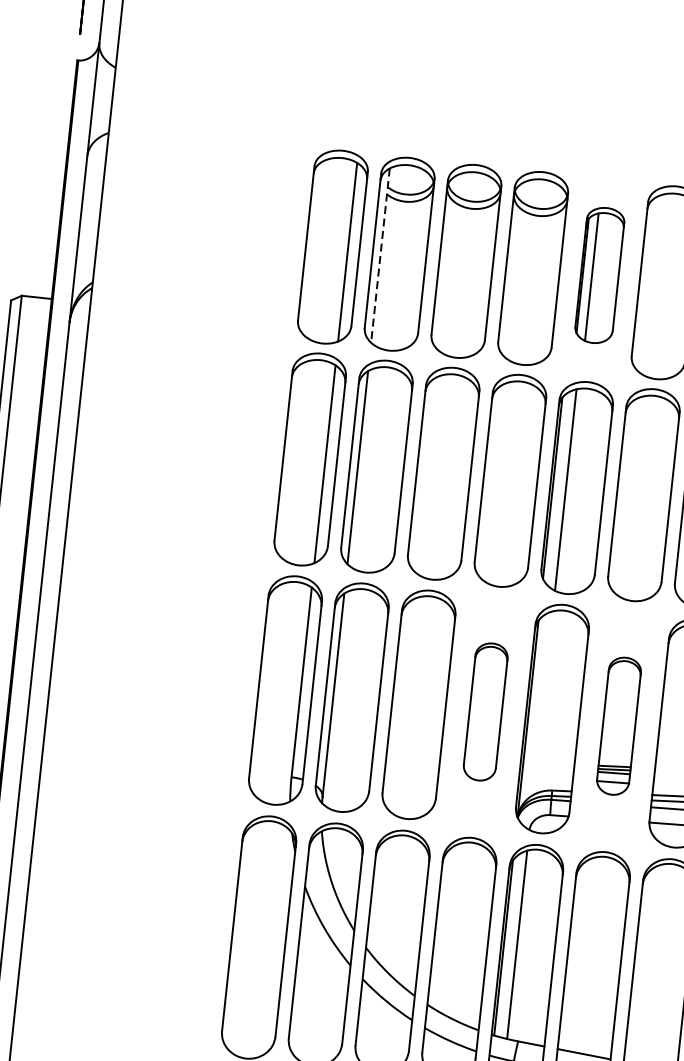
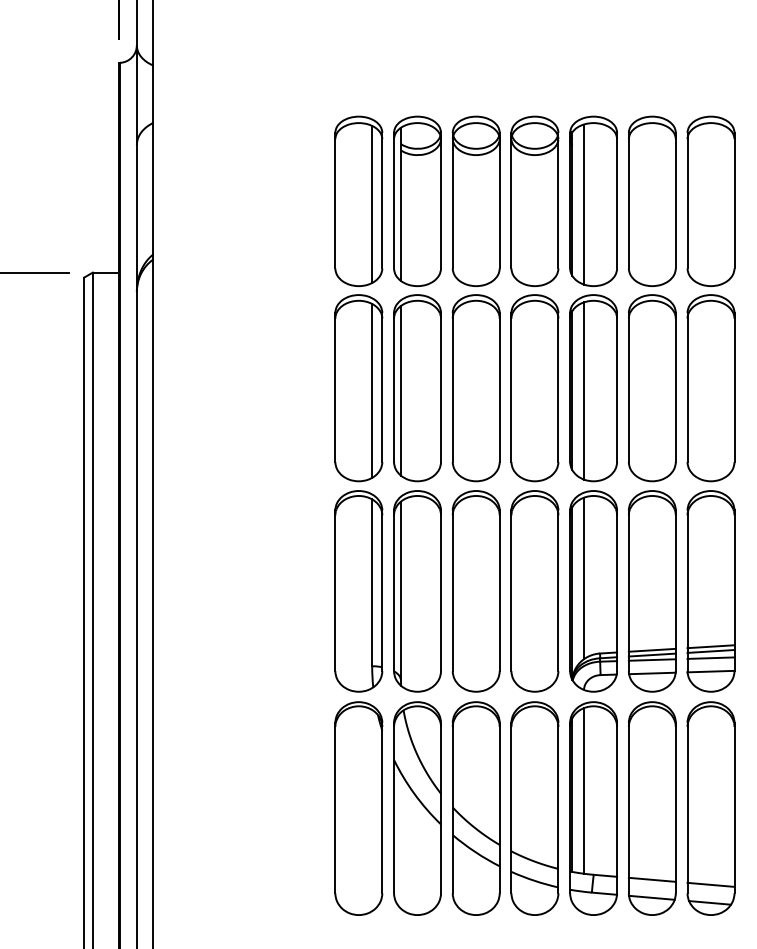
line: (380, 255) -> (401, 204), dashed -> solid
part: (599, 274) -> (593, 200), size x1.43
line: (542, 703) -> (583, 578), added
part: (485, 712) -> (534, 591), size x1.67
part: (618, 726) -> (651, 591), size x1.67

